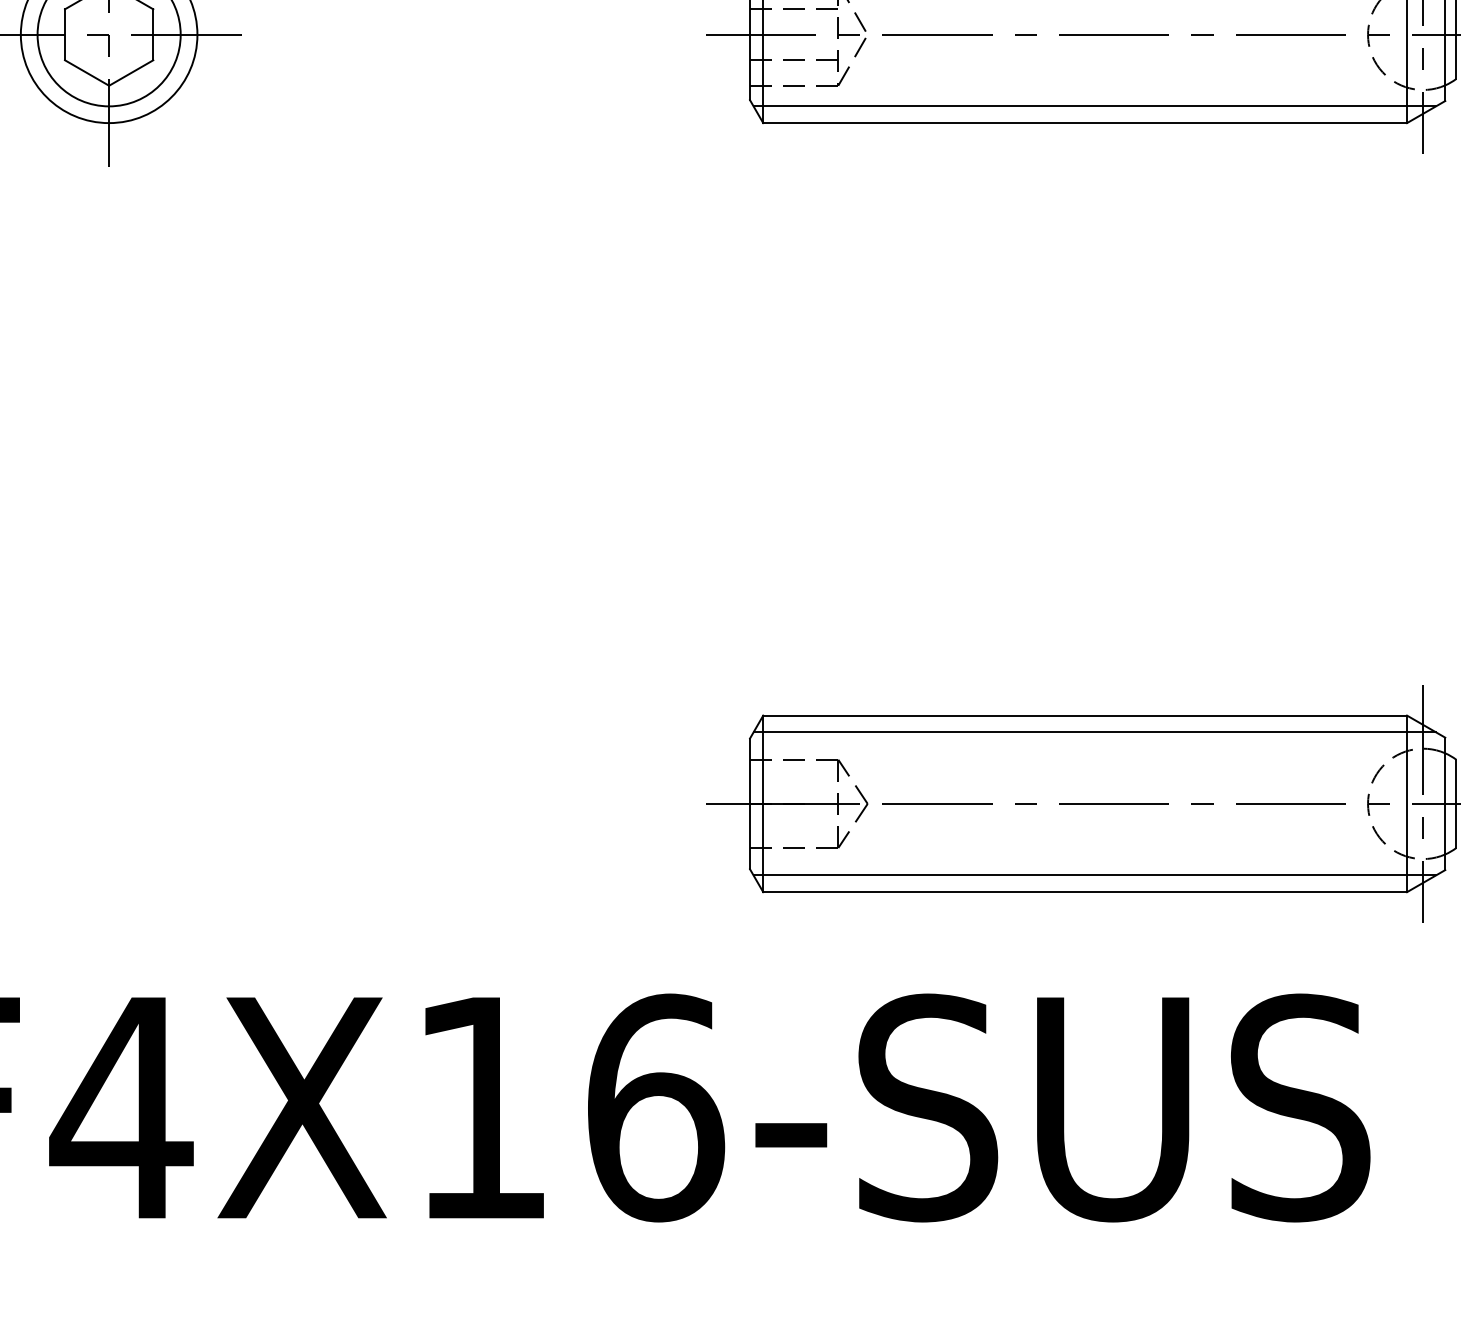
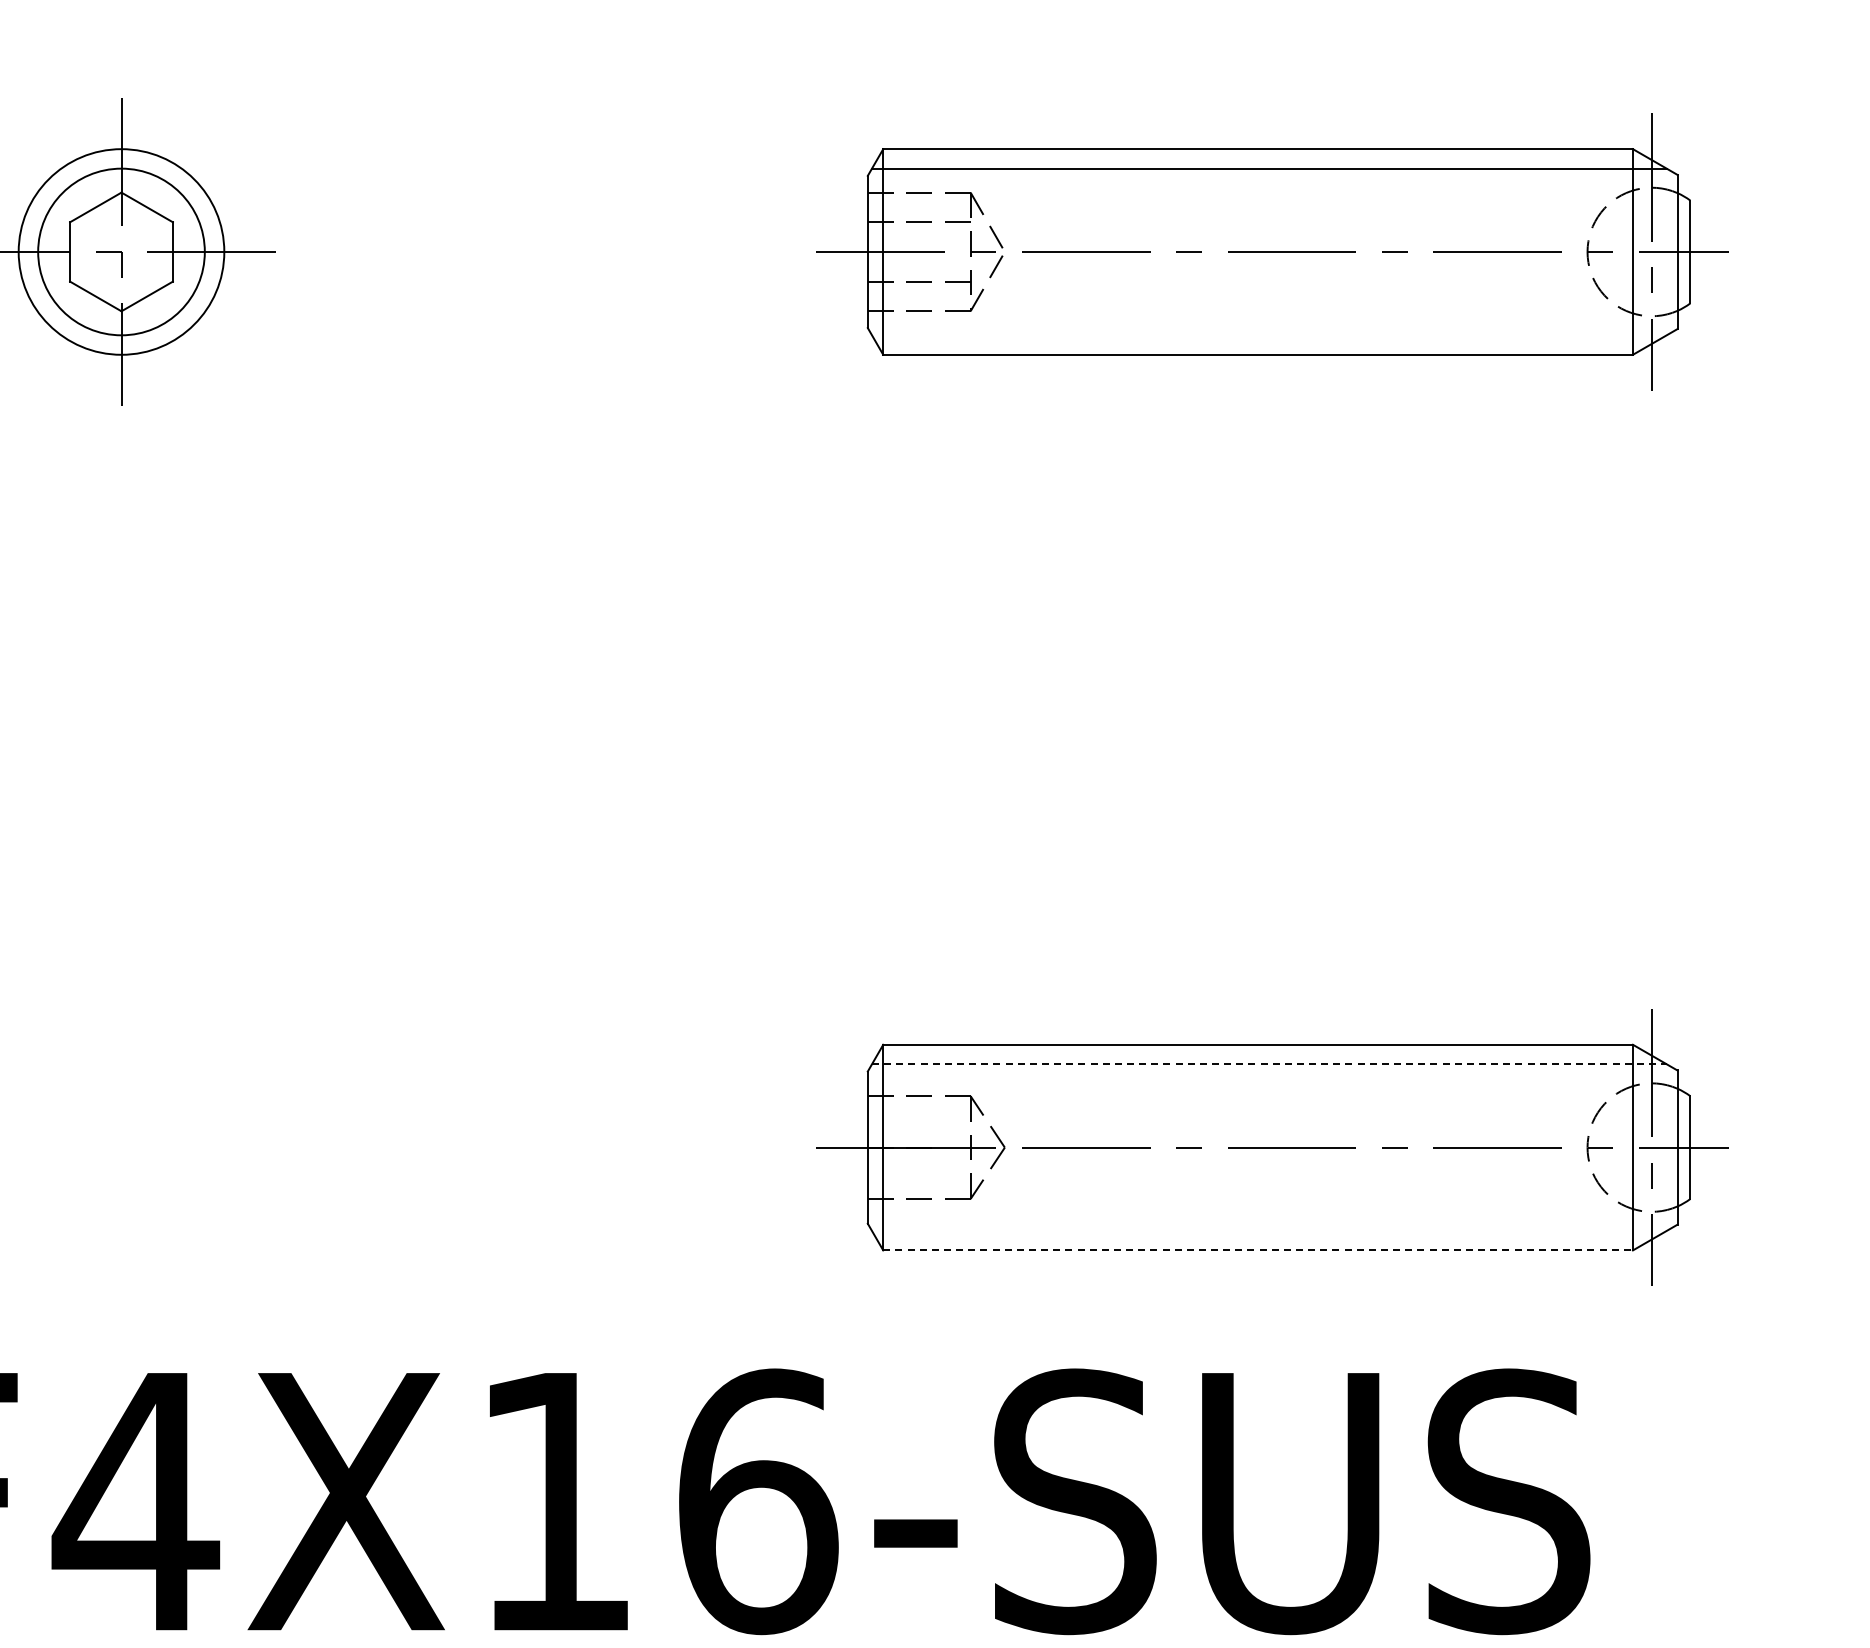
line: (1094, 106) -> (1269, 335), removed
line: (1094, 732) -> (1269, 1064), solid -> dashed
line: (1094, 875) -> (1269, 1230), removed
line: (1085, 892) -> (1258, 1250), solid -> dashed

